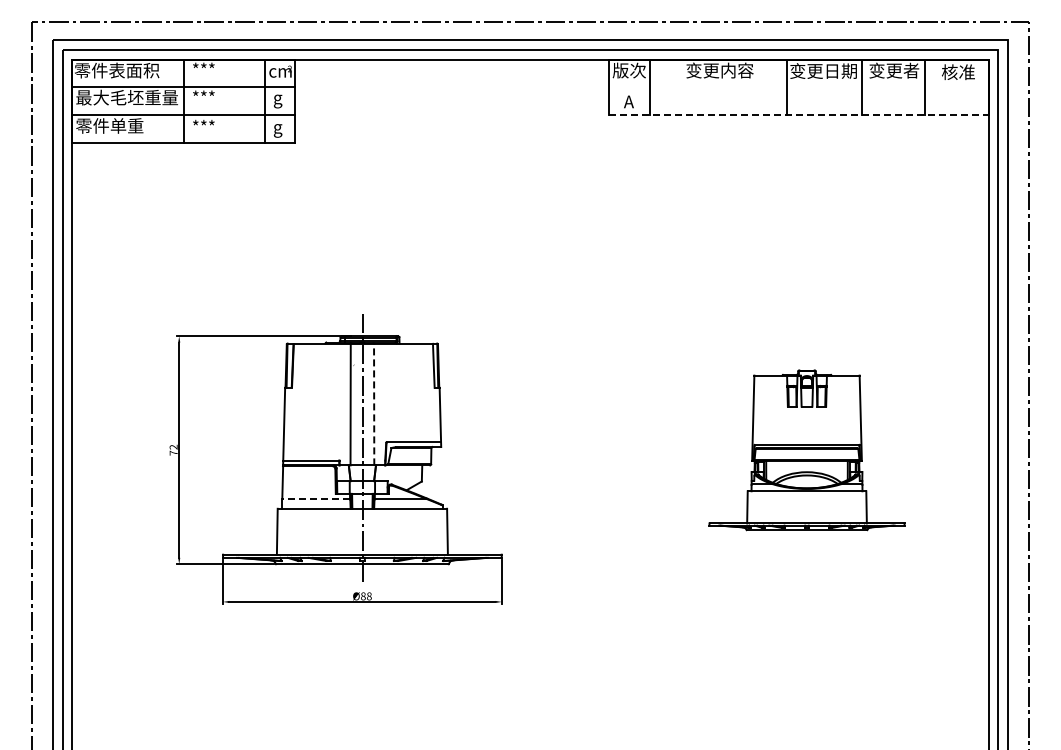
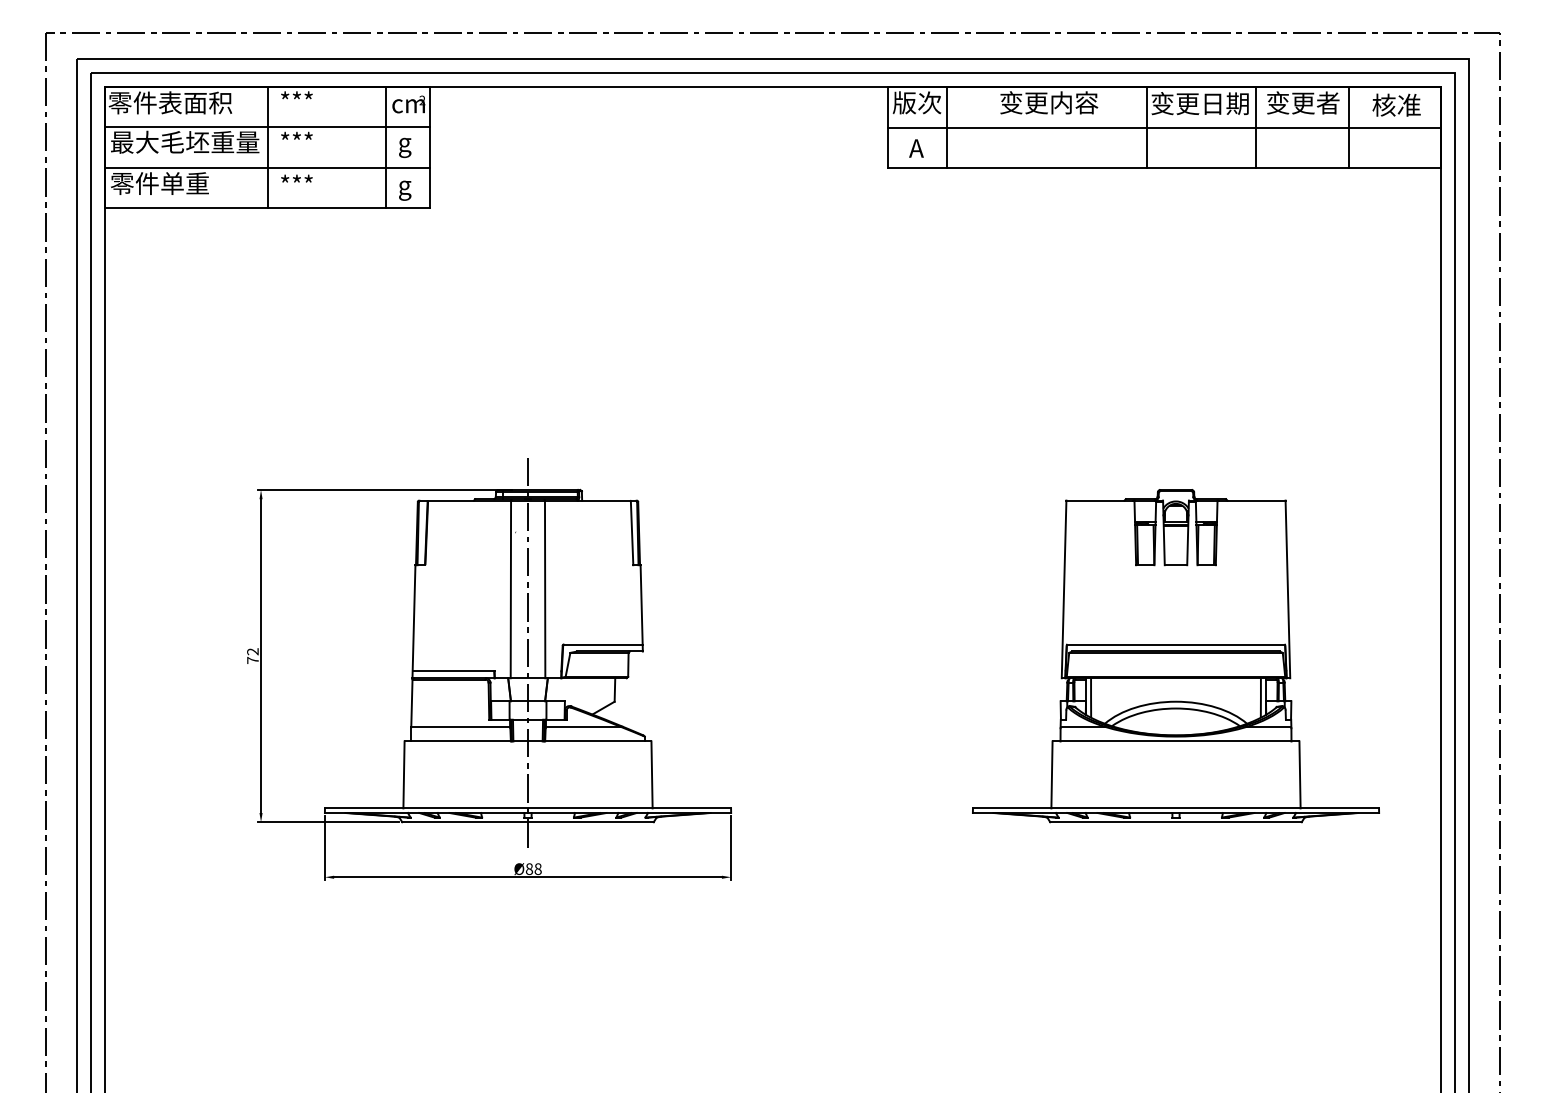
line: (798, 87) -> (1163, 127), added
line: (798, 115) -> (1163, 168), dashed -> solid
line: (374, 404) -> (545, 589), dashed -> solid
part: (806, 450) -> (1175, 656), size x1.43
line: (316, 498) -> (461, 726), dashed -> solid

